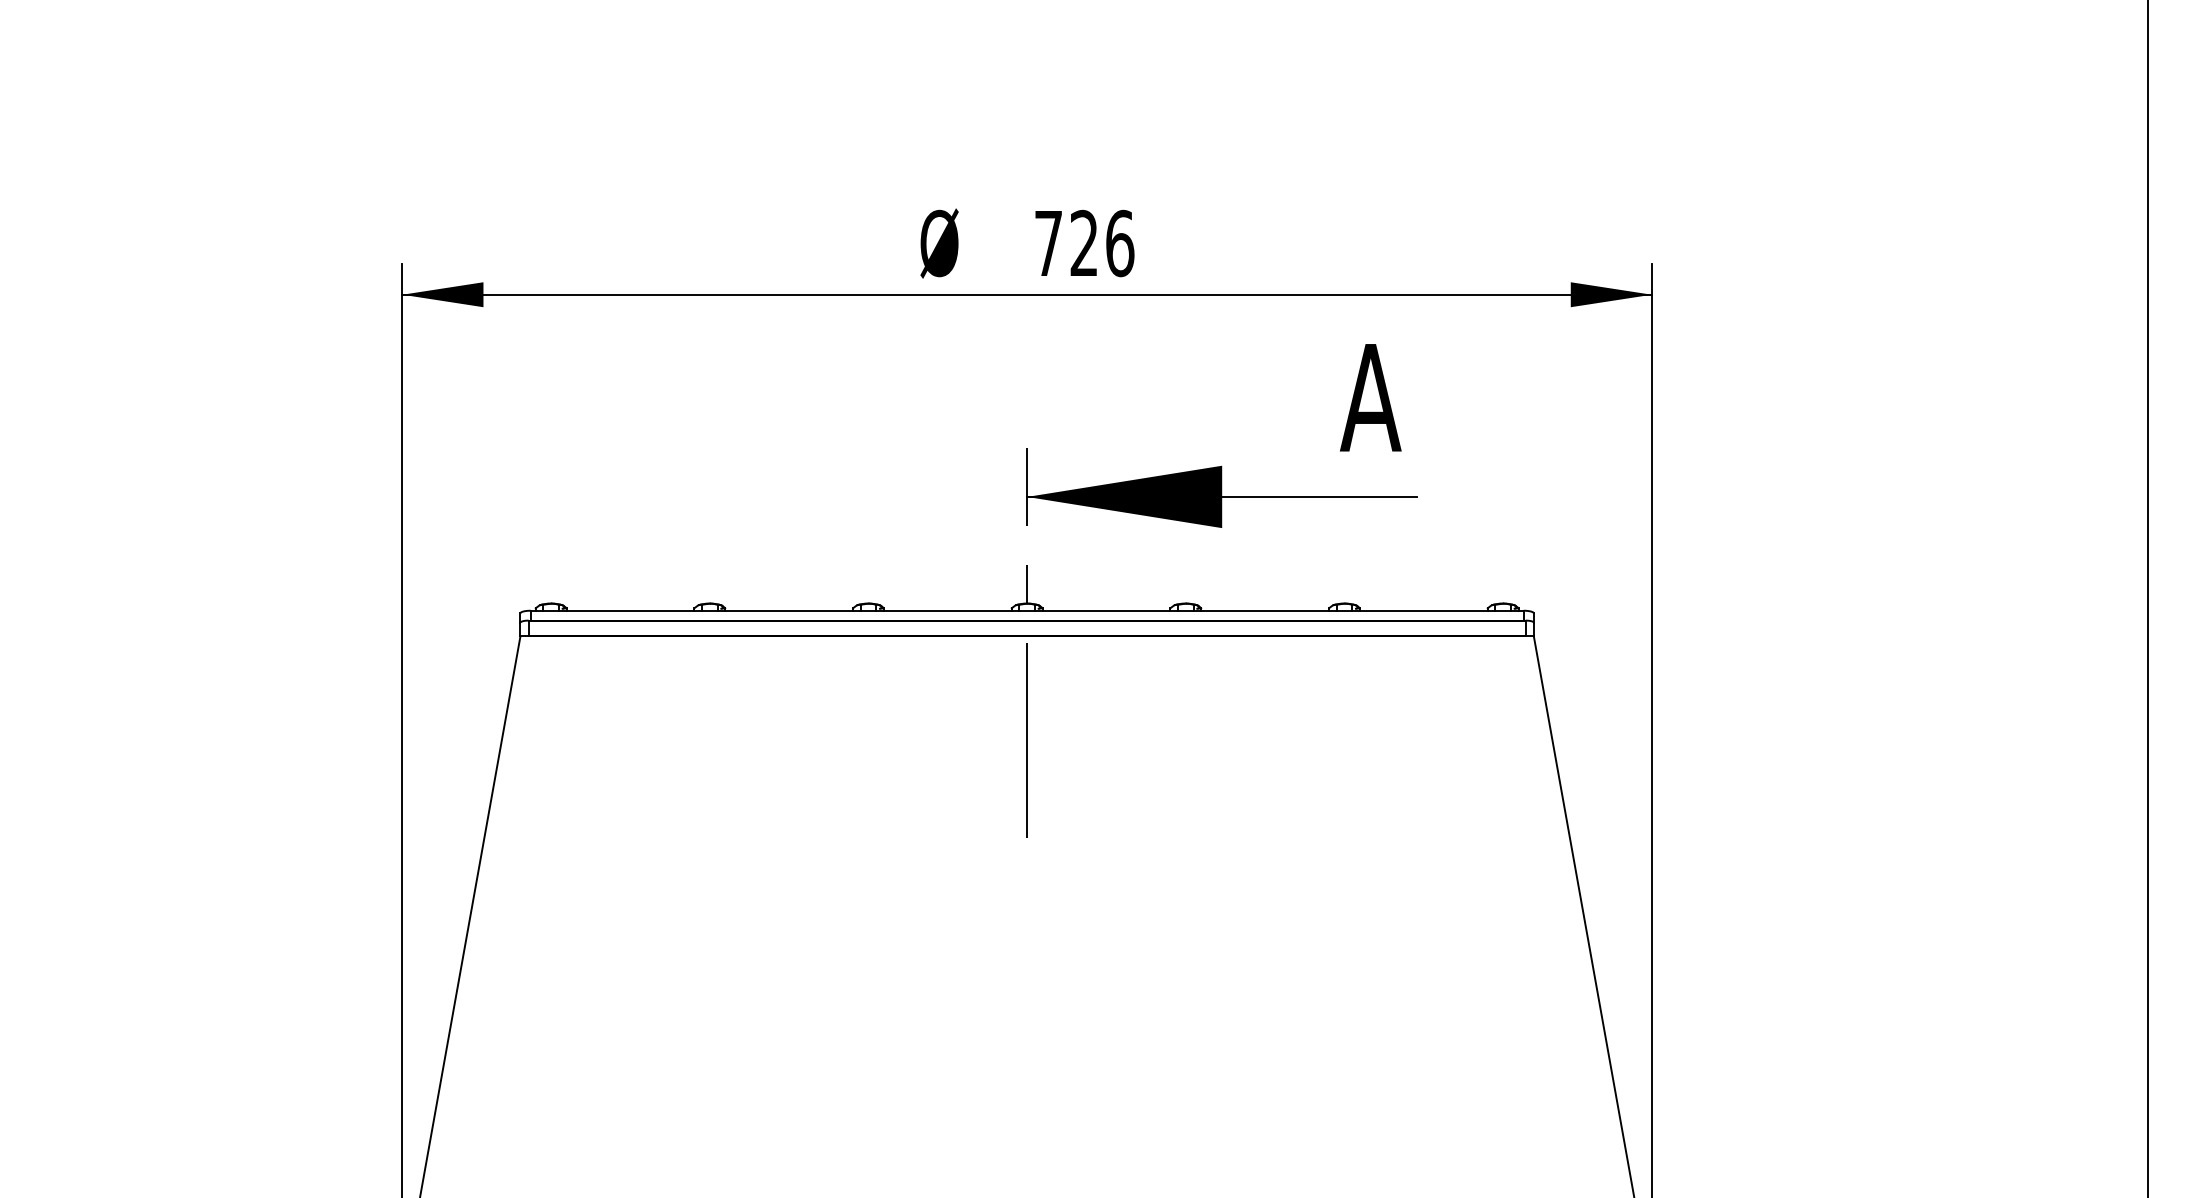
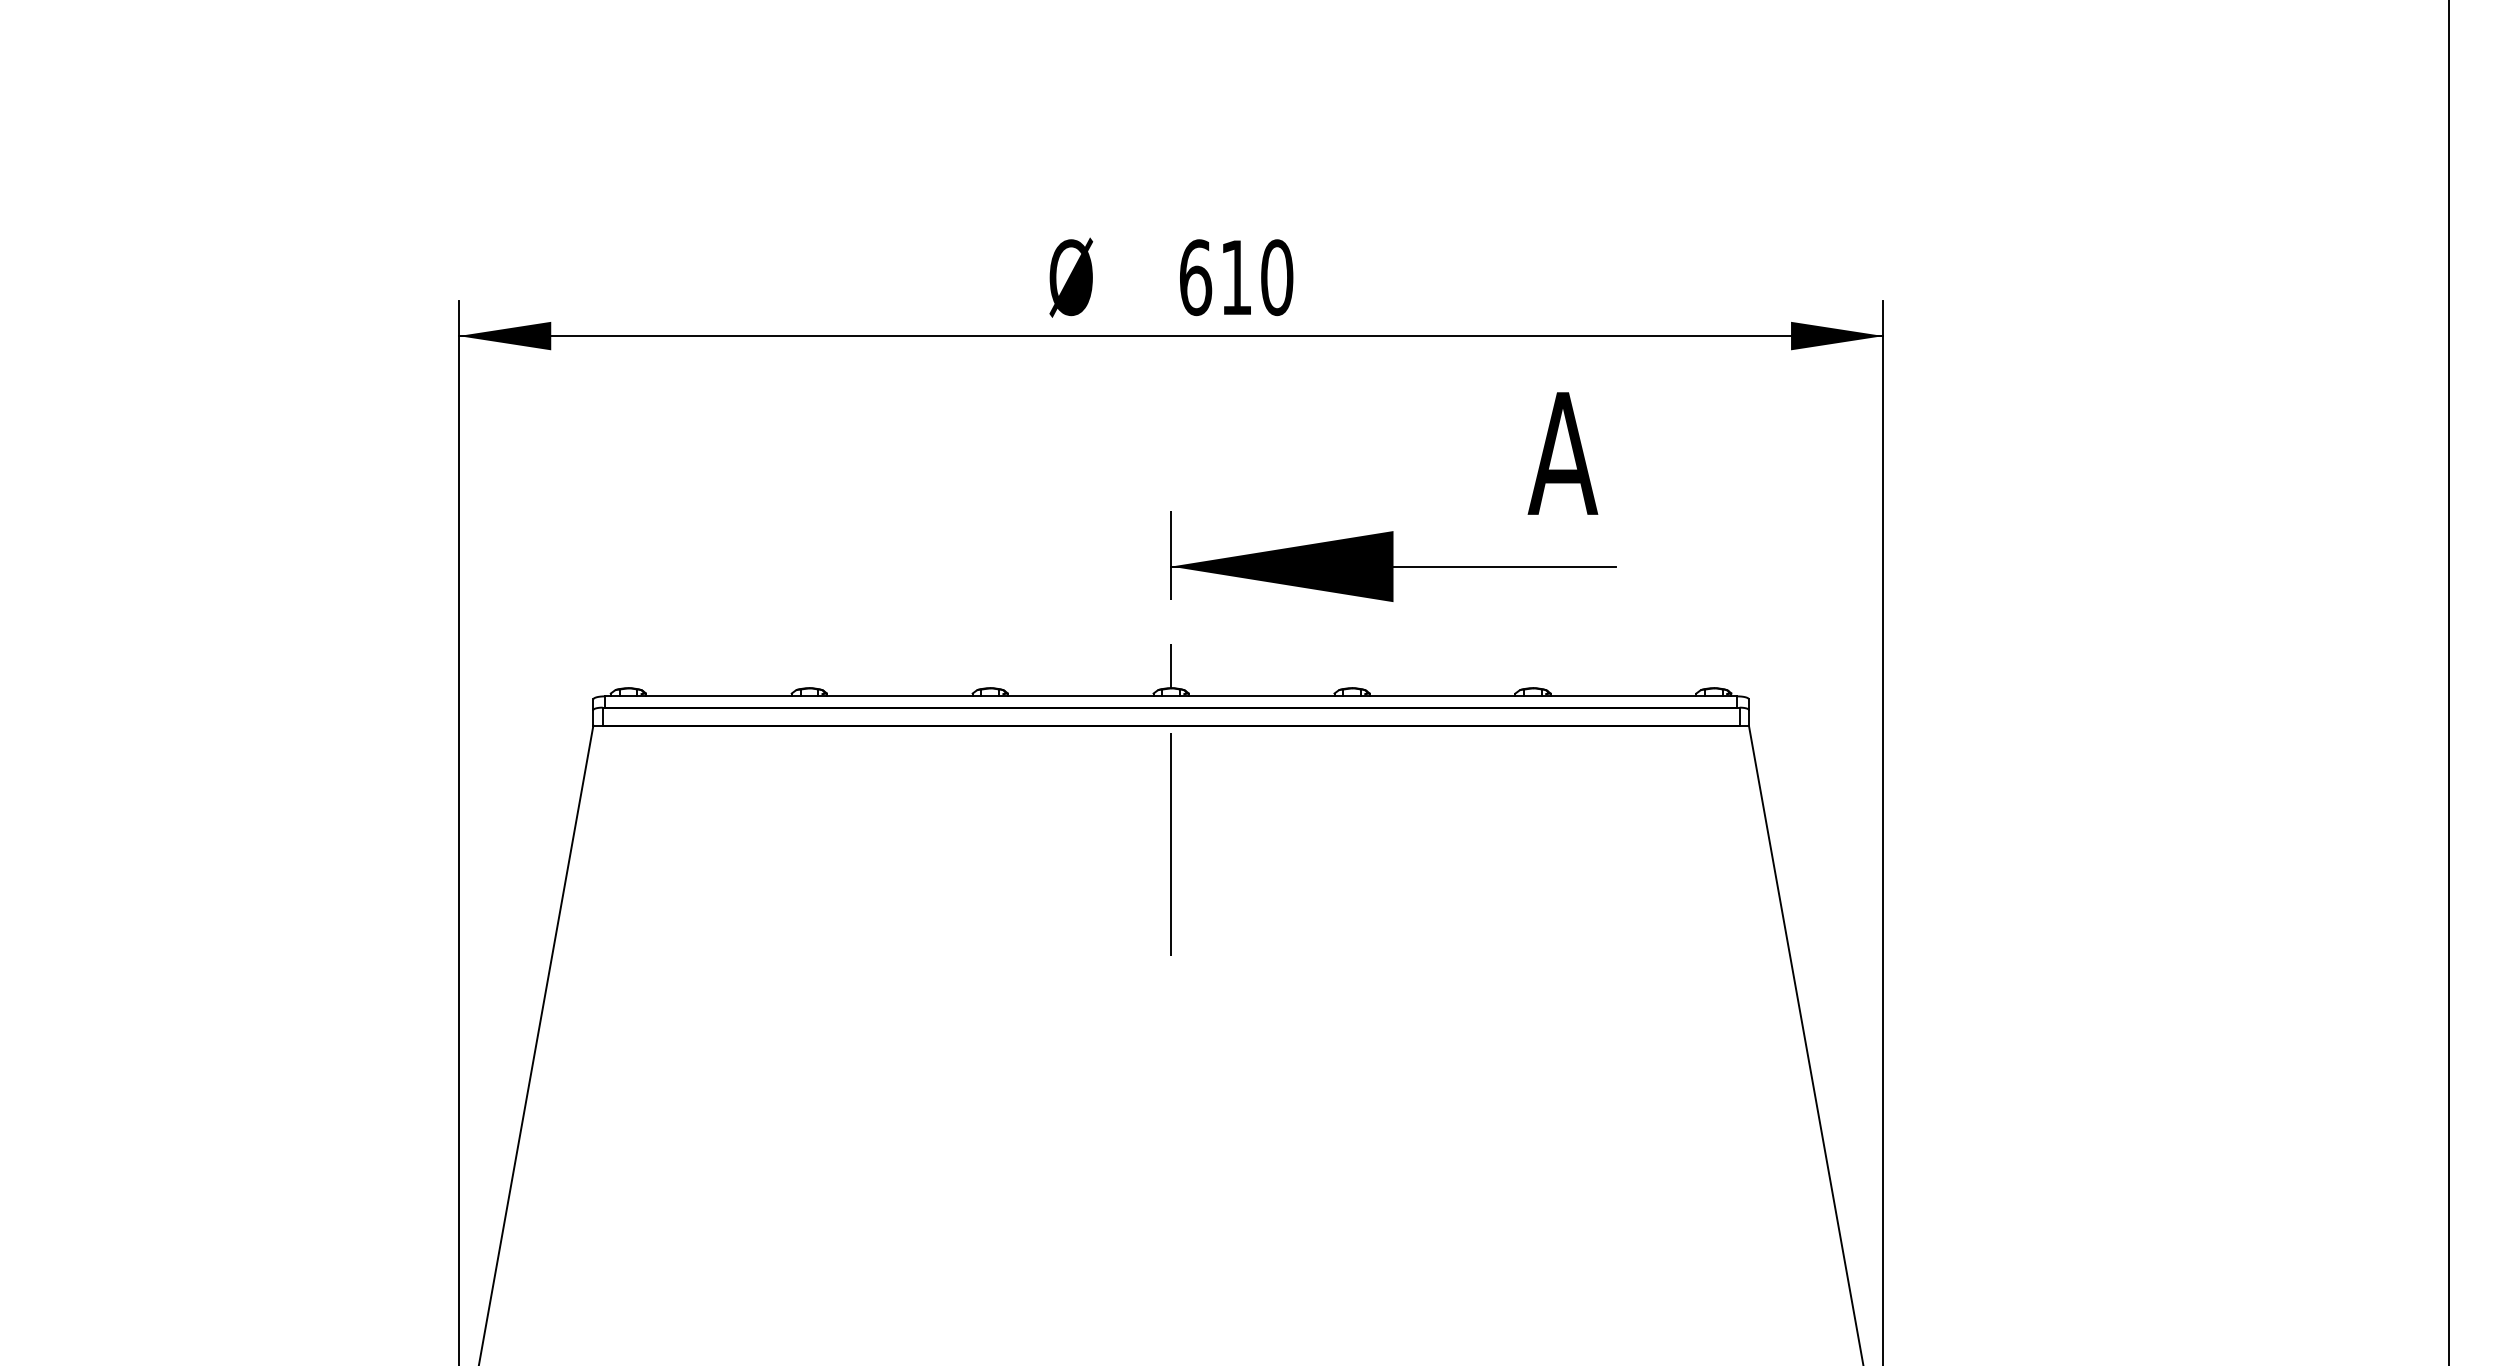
text: (1084, 243) -> (1236, 277), 726 -> 610

